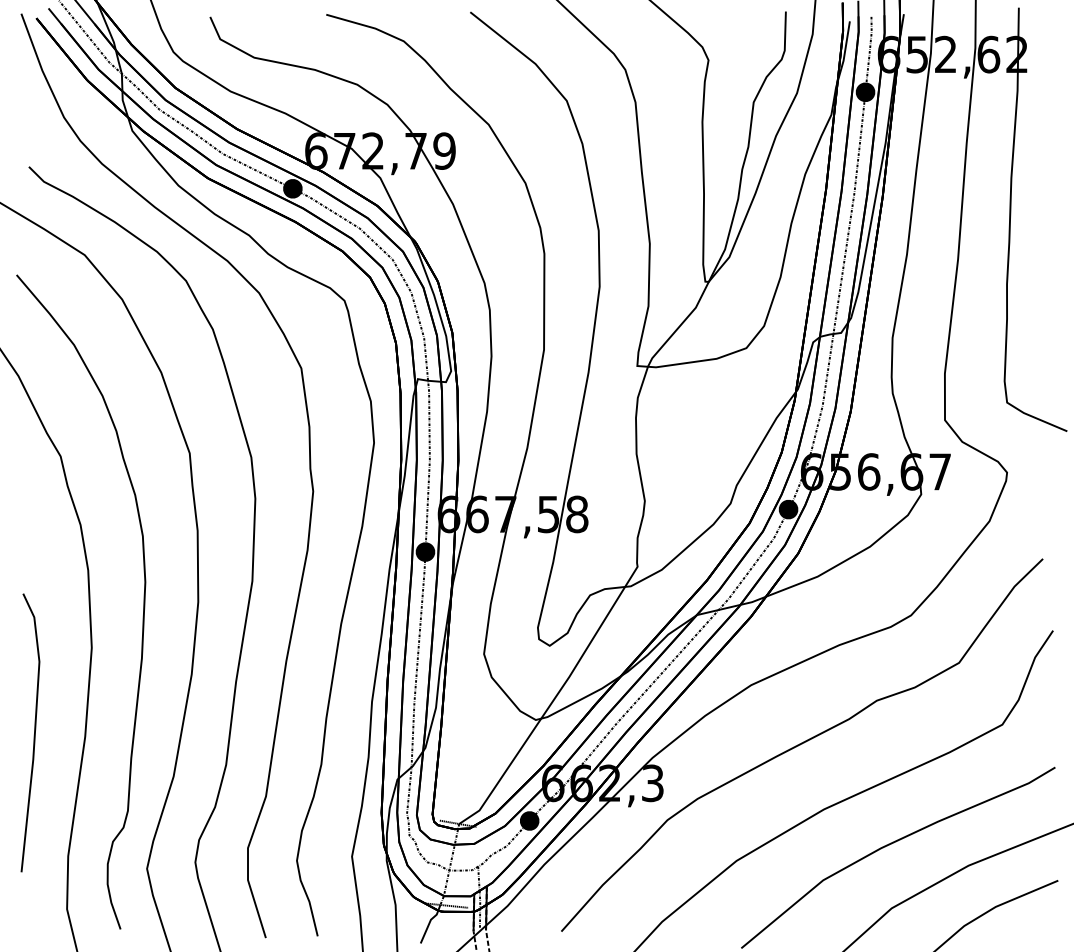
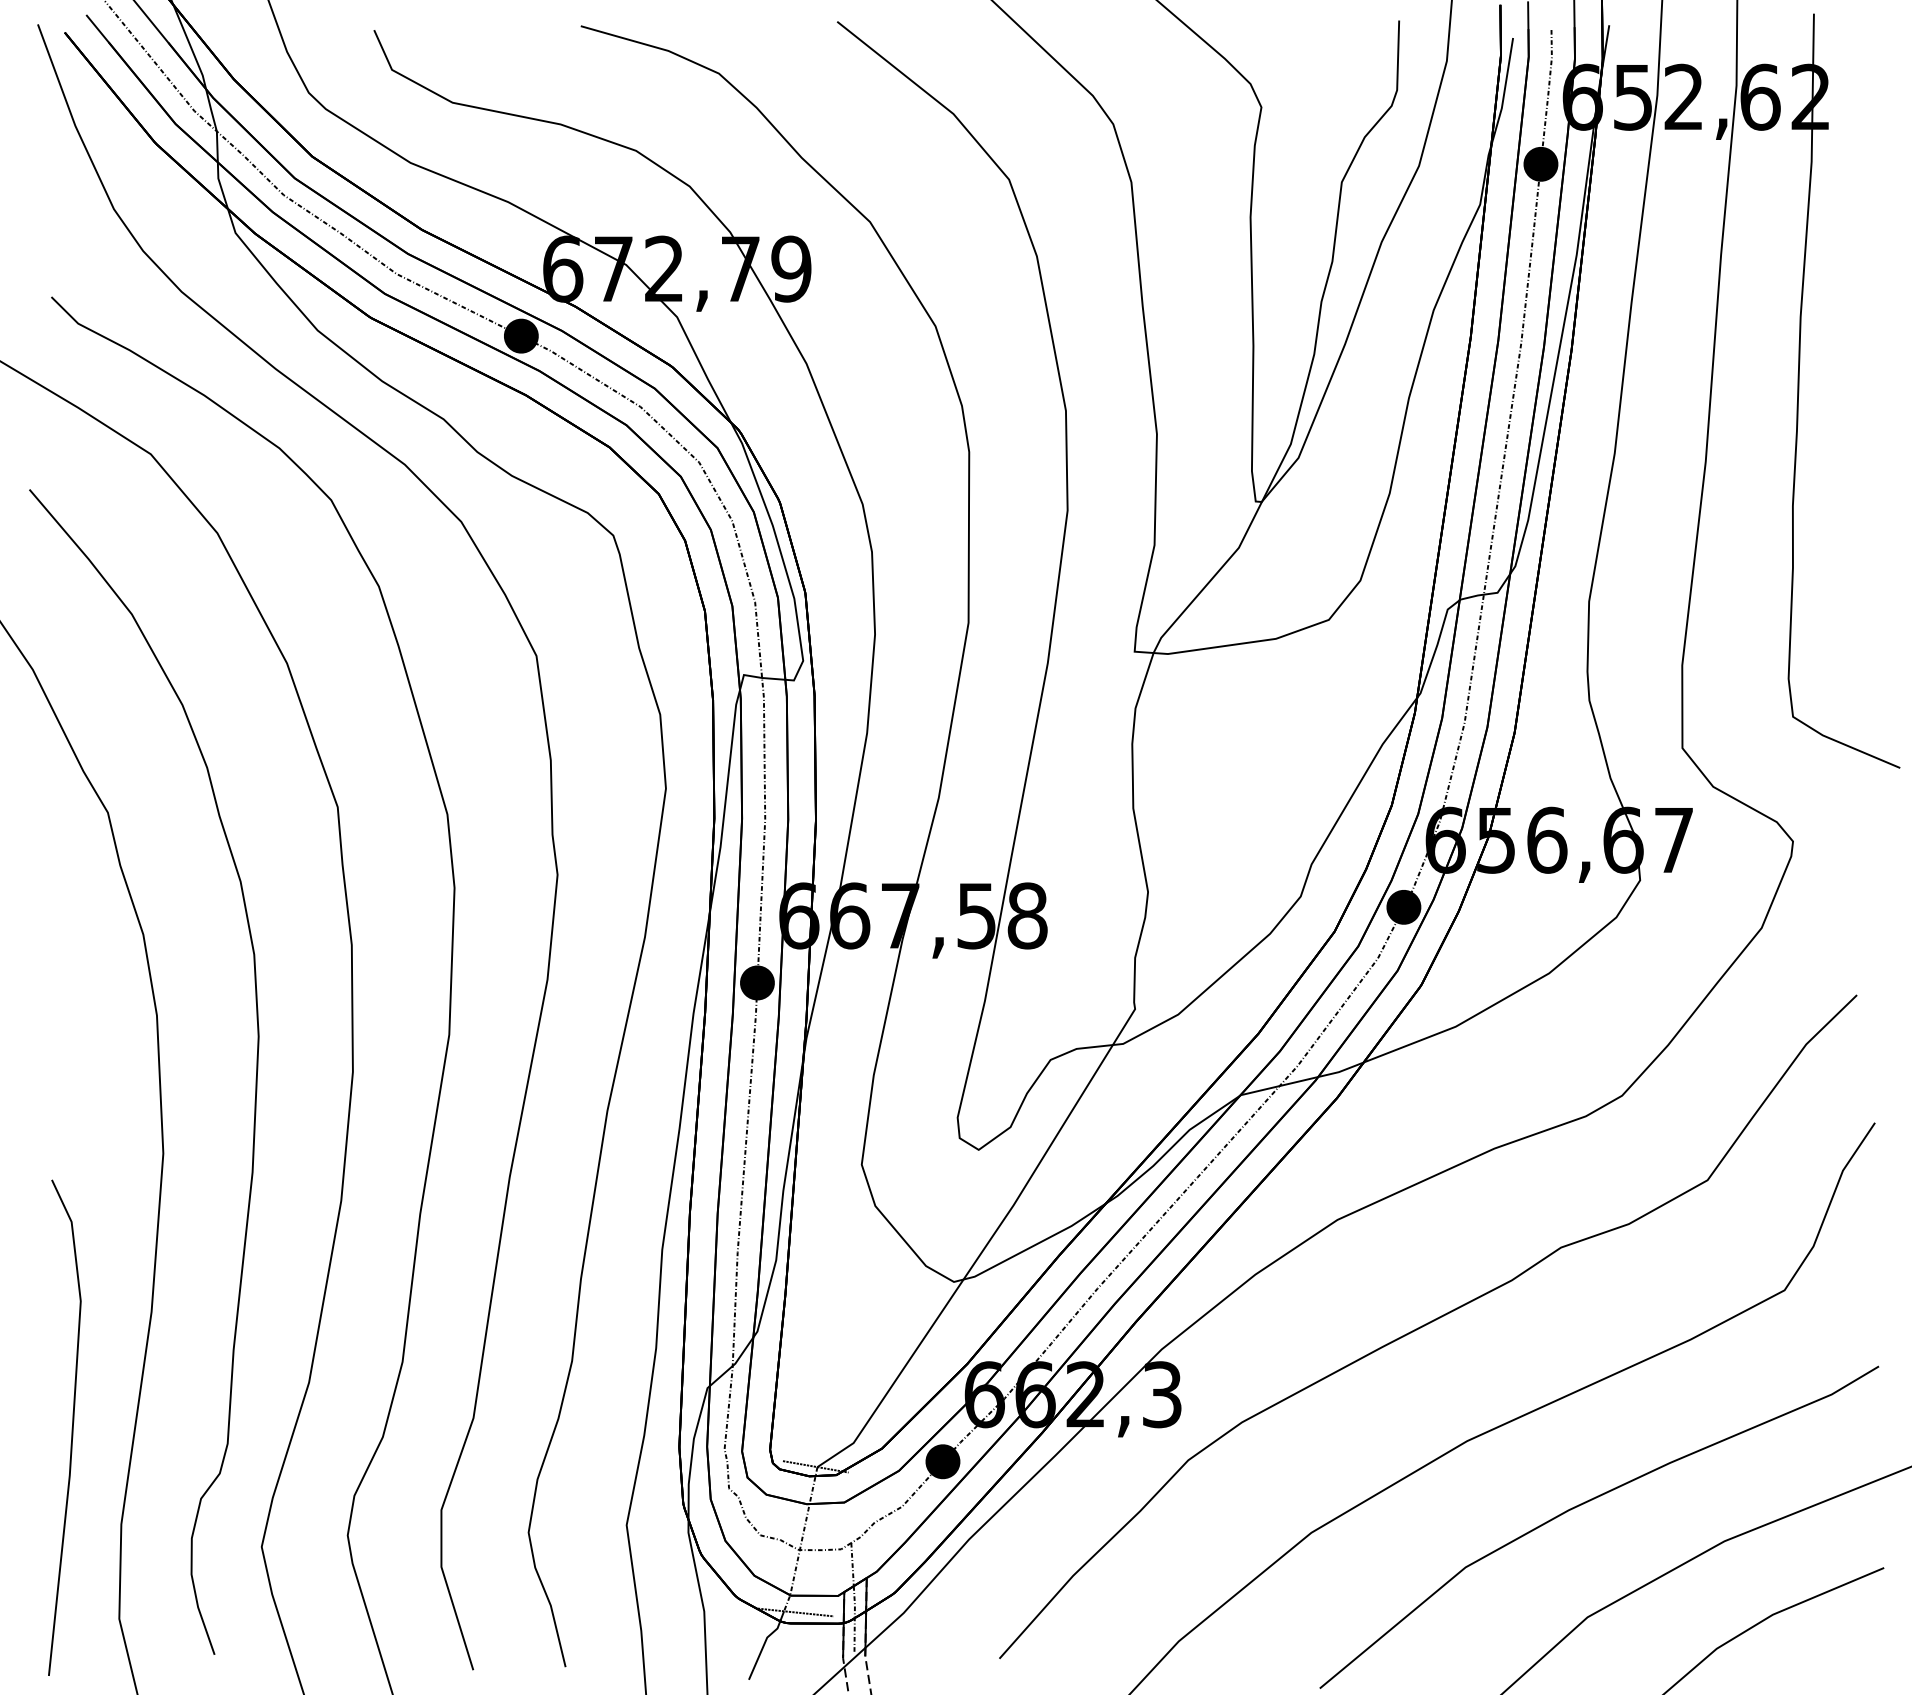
part: (30, 732) -> (64, 1427), moved

